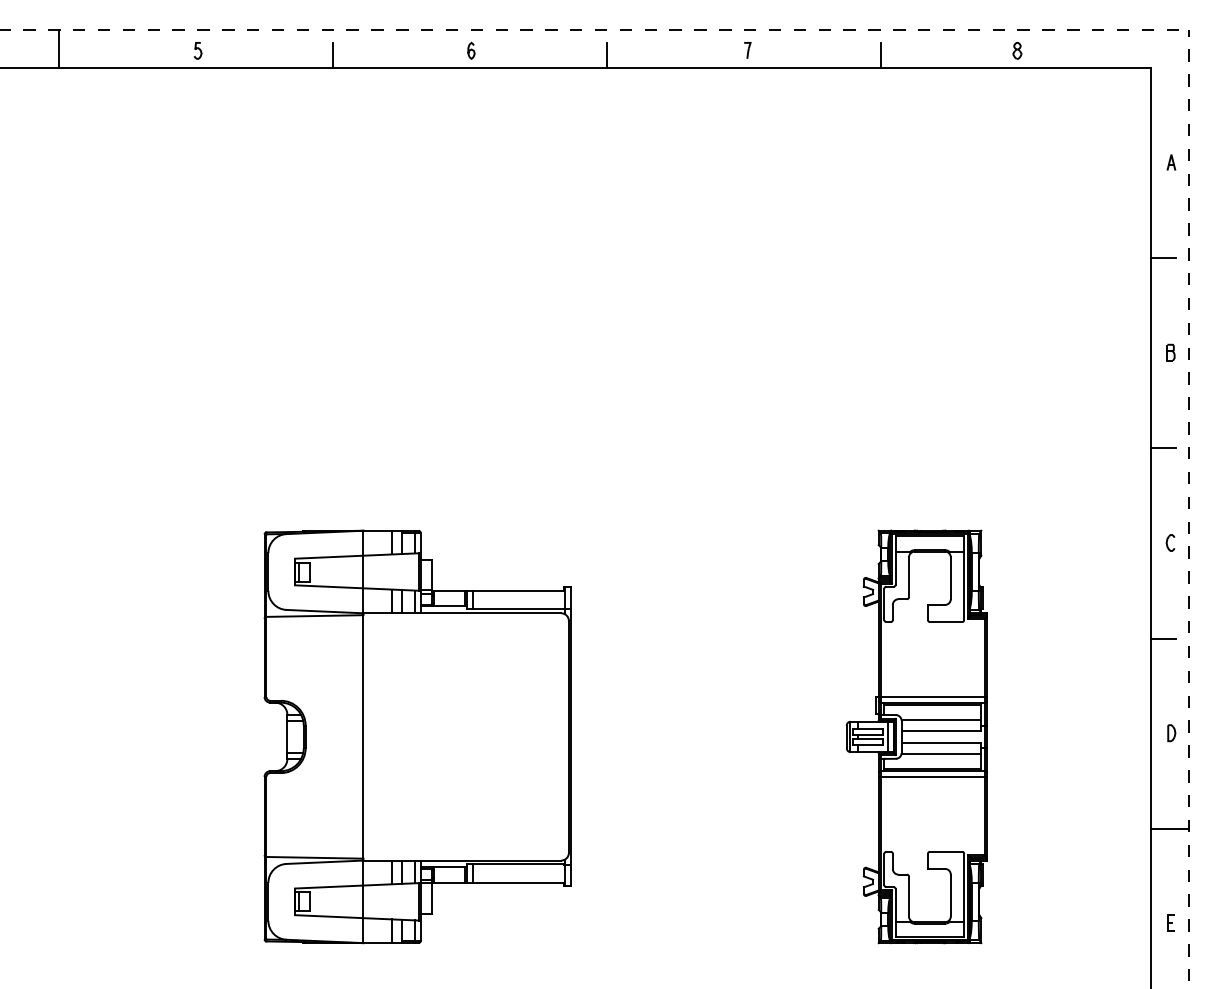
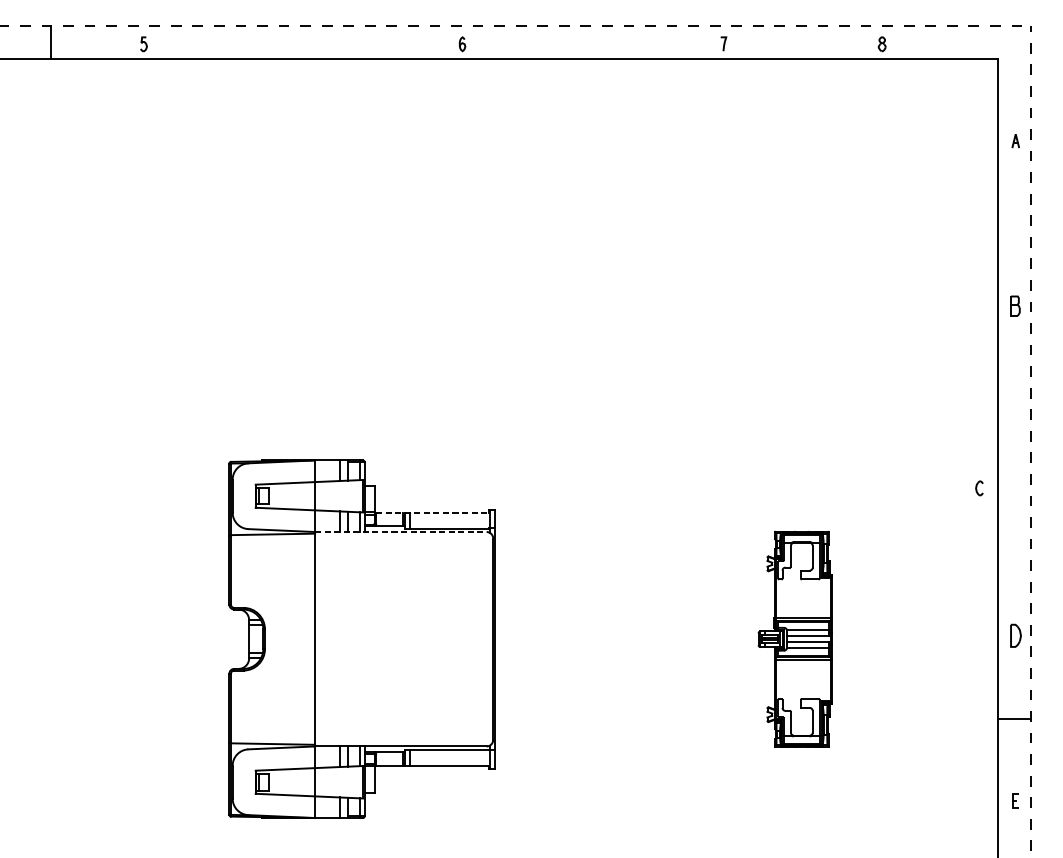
curve: (197, 49) -> (143, 43), moved
curve: (471, 50) -> (462, 43), moved
part: (747, 50) -> (723, 43), moved
line: (333, 55) -> (289, 48), removed
line: (607, 55) -> (526, 48), removed
line: (881, 55) -> (764, 48), removed
line: (1163, 258) -> (1008, 224), removed
part: (1170, 352) -> (1014, 305), size x1.4
line: (1163, 448) -> (1008, 389), removed
part: (1170, 542) -> (979, 487), moved
line: (499, 591) -> (433, 513), solid -> dashed
line: (462, 613) -> (400, 532), solid -> dashed
line: (1163, 638) -> (1008, 553), removed
part: (1171, 733) -> (1015, 636), size x1.6
part: (916, 736) -> (794, 638), size x0.6

